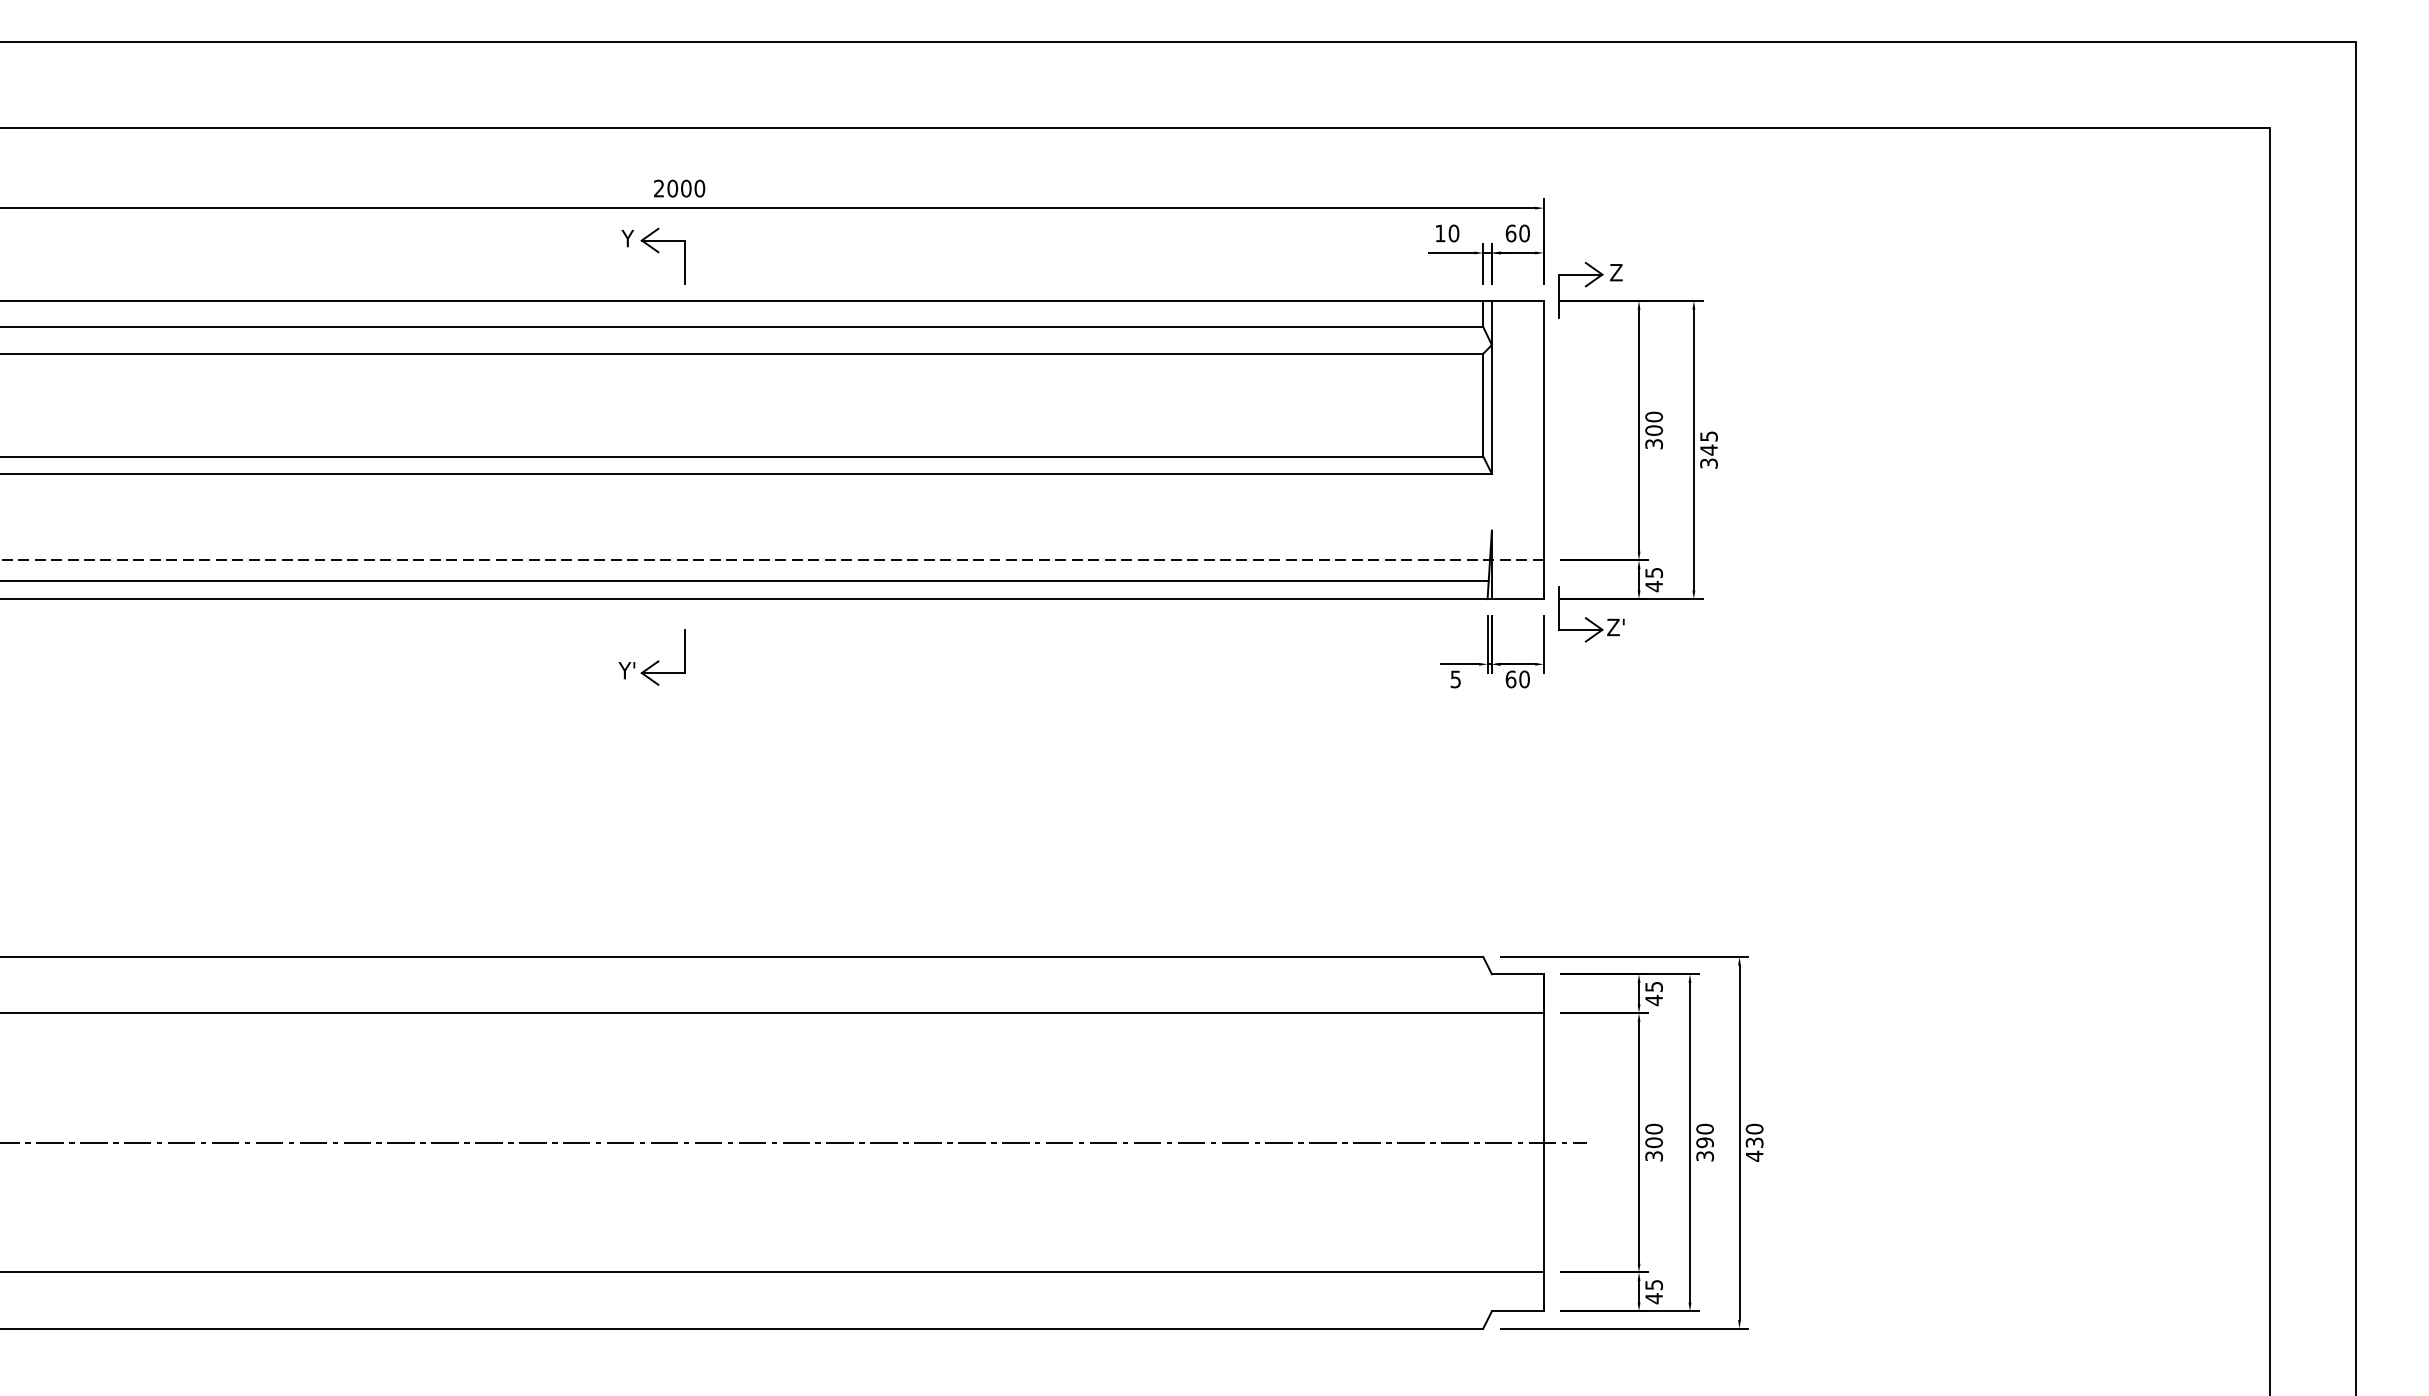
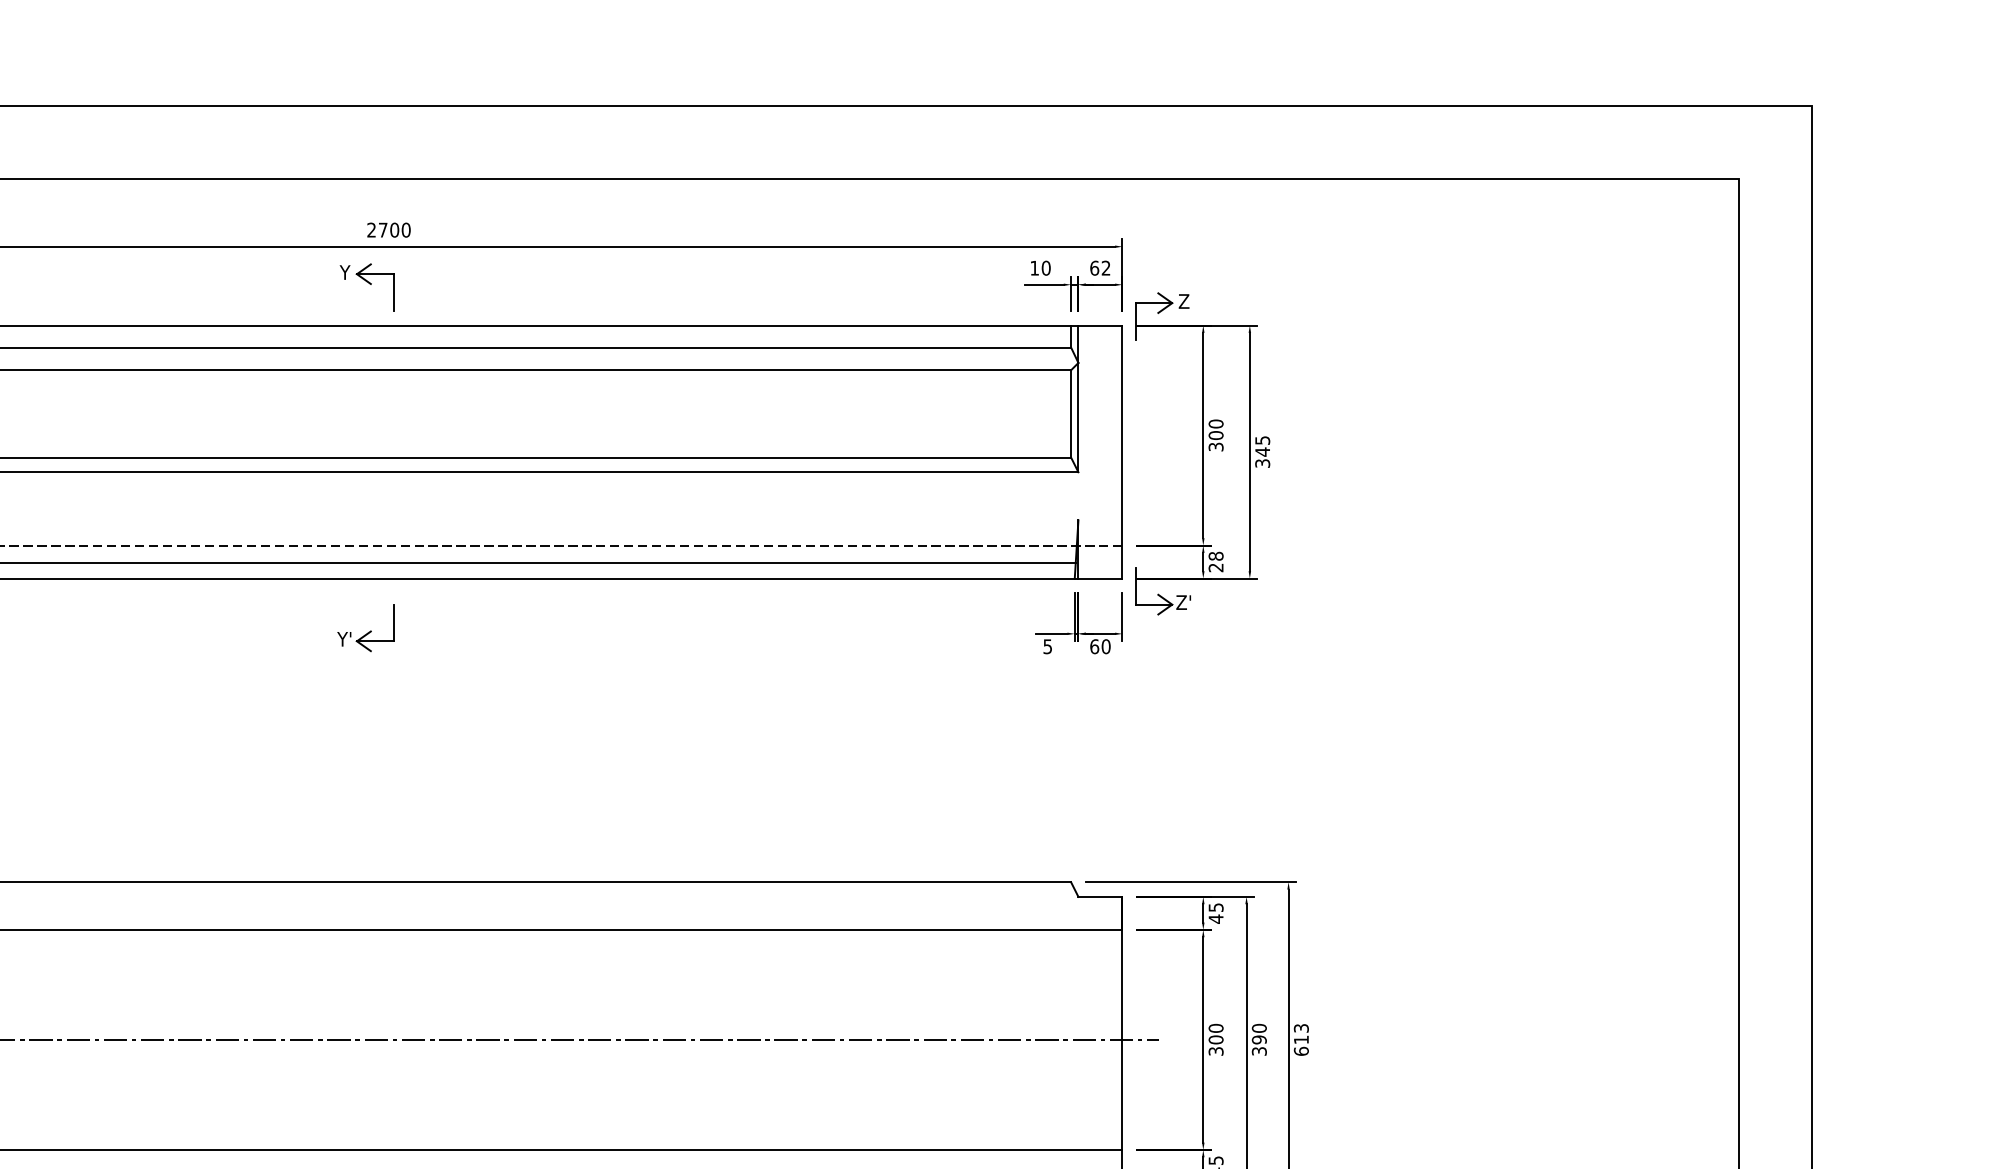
text: (672, 188) -> (383, 230), 2000 -> 2700
text: (1524, 233) -> (1106, 268), 60 -> 62
text: (1653, 579) -> (1215, 561), 45 -> 28
text: (1754, 1142) -> (1301, 1039), 430 -> 613

